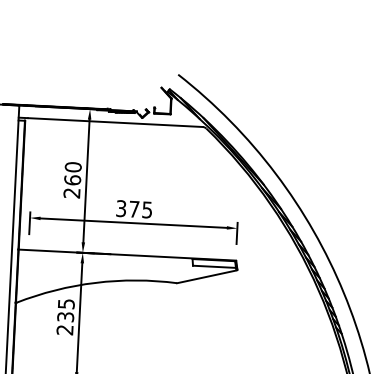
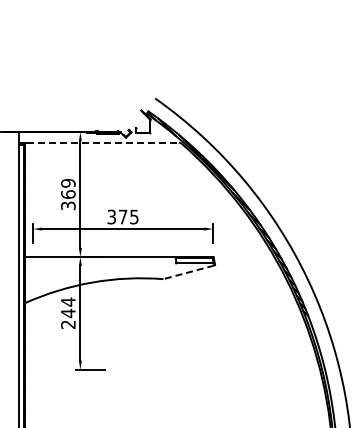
line: (114, 122) -> (102, 142), solid -> dashed
text: (72, 180) -> (68, 194), 260 -> 369
line: (206, 276) -> (188, 272), solid -> dashed
text: (66, 310) -> (68, 307), 235 -> 244

